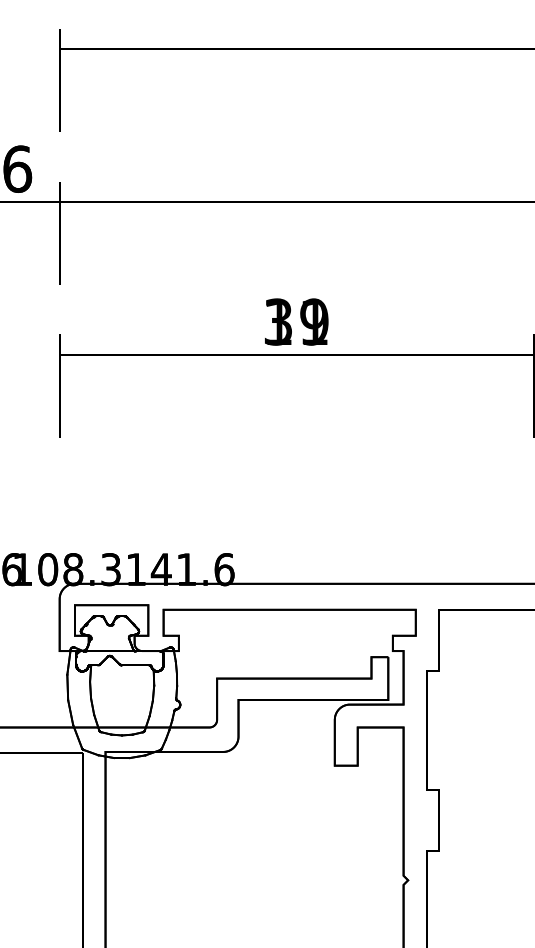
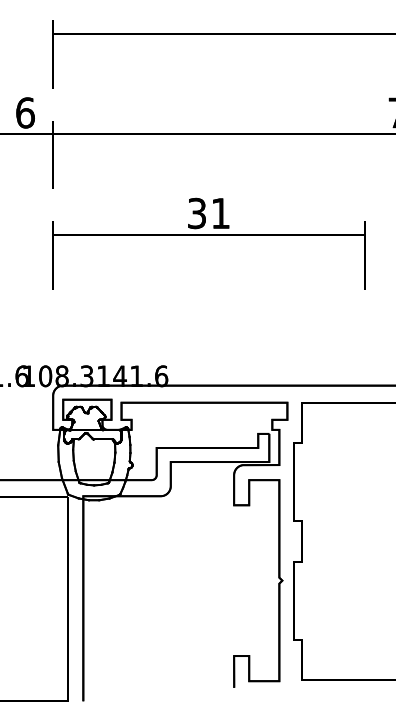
text: (295, 322) -> (208, 213), 19 -> 31

